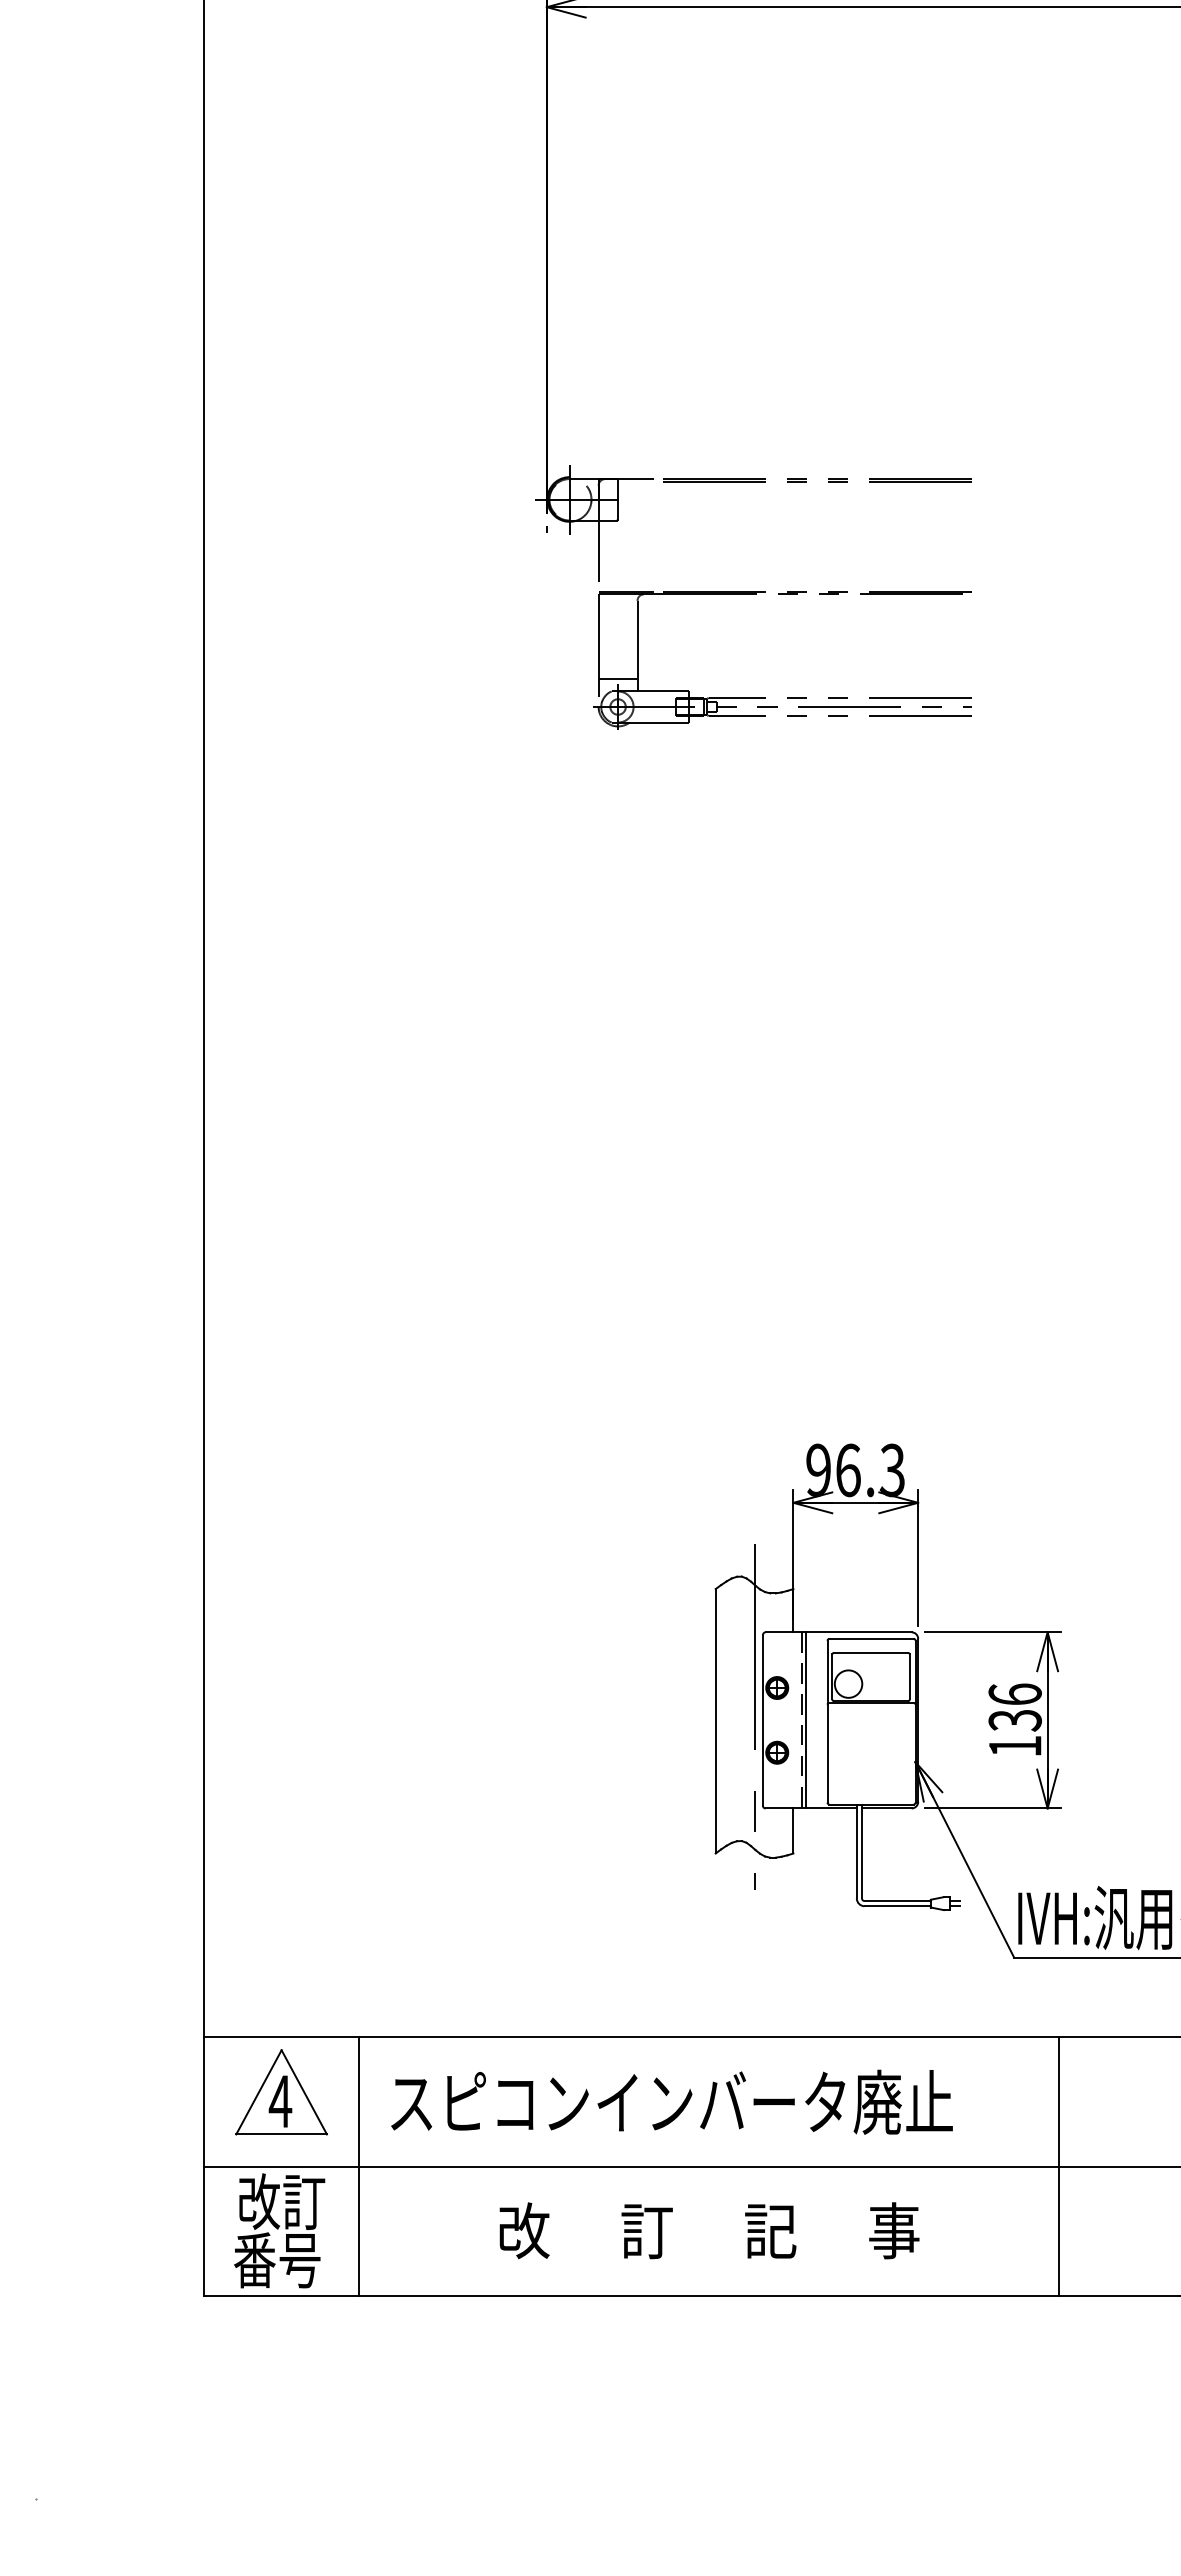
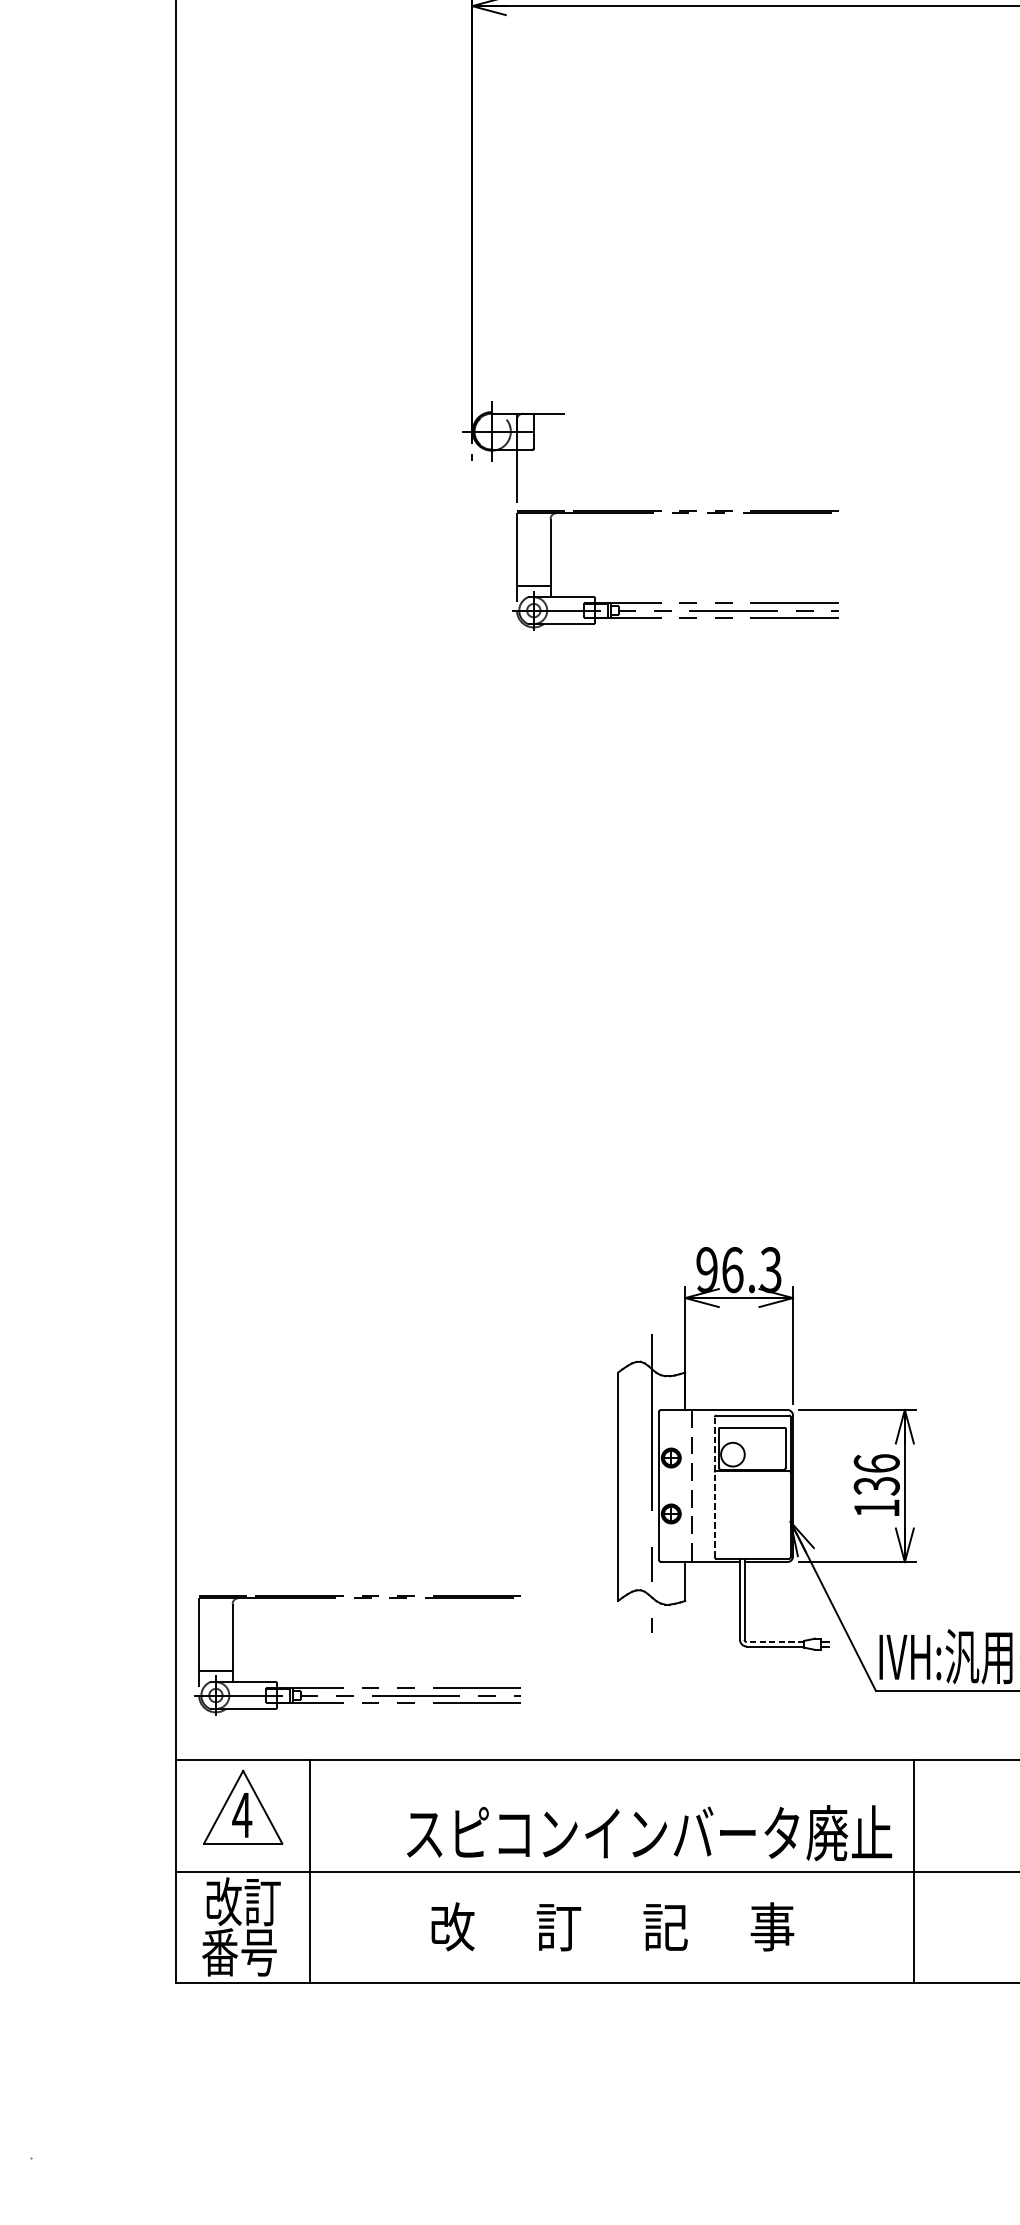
line: (806, 479) -> (696, 414), removed
line: (805, 1720) -> (695, 1486), removed
line: (827, 1721) -> (714, 1486), solid -> dashed
line: (897, 1901) -> (775, 1642), solid -> dashed
part: (419, 1953) -> (362, 1687), added
text: (671, 2101) -> (649, 1832), moved

